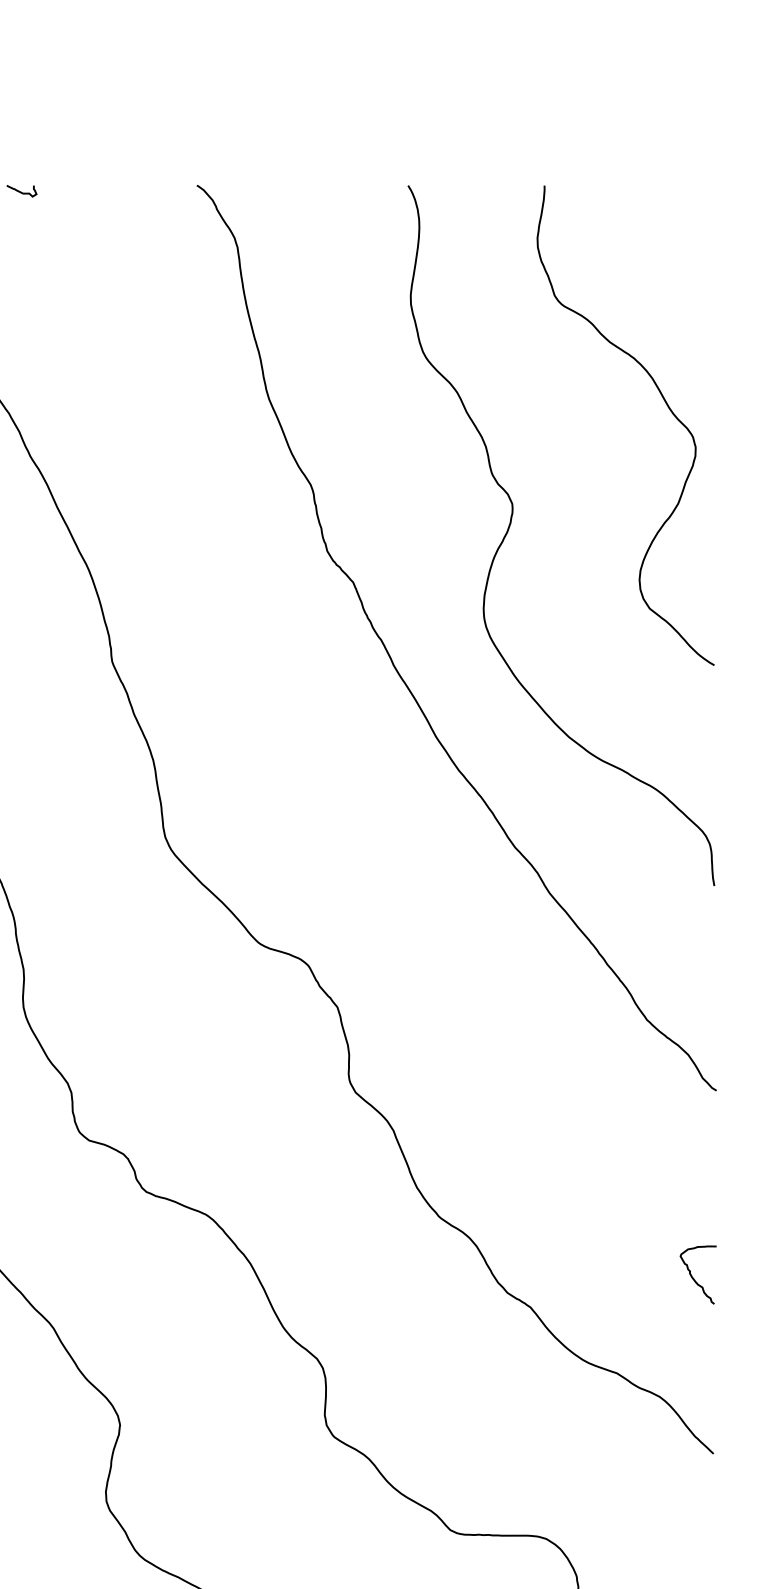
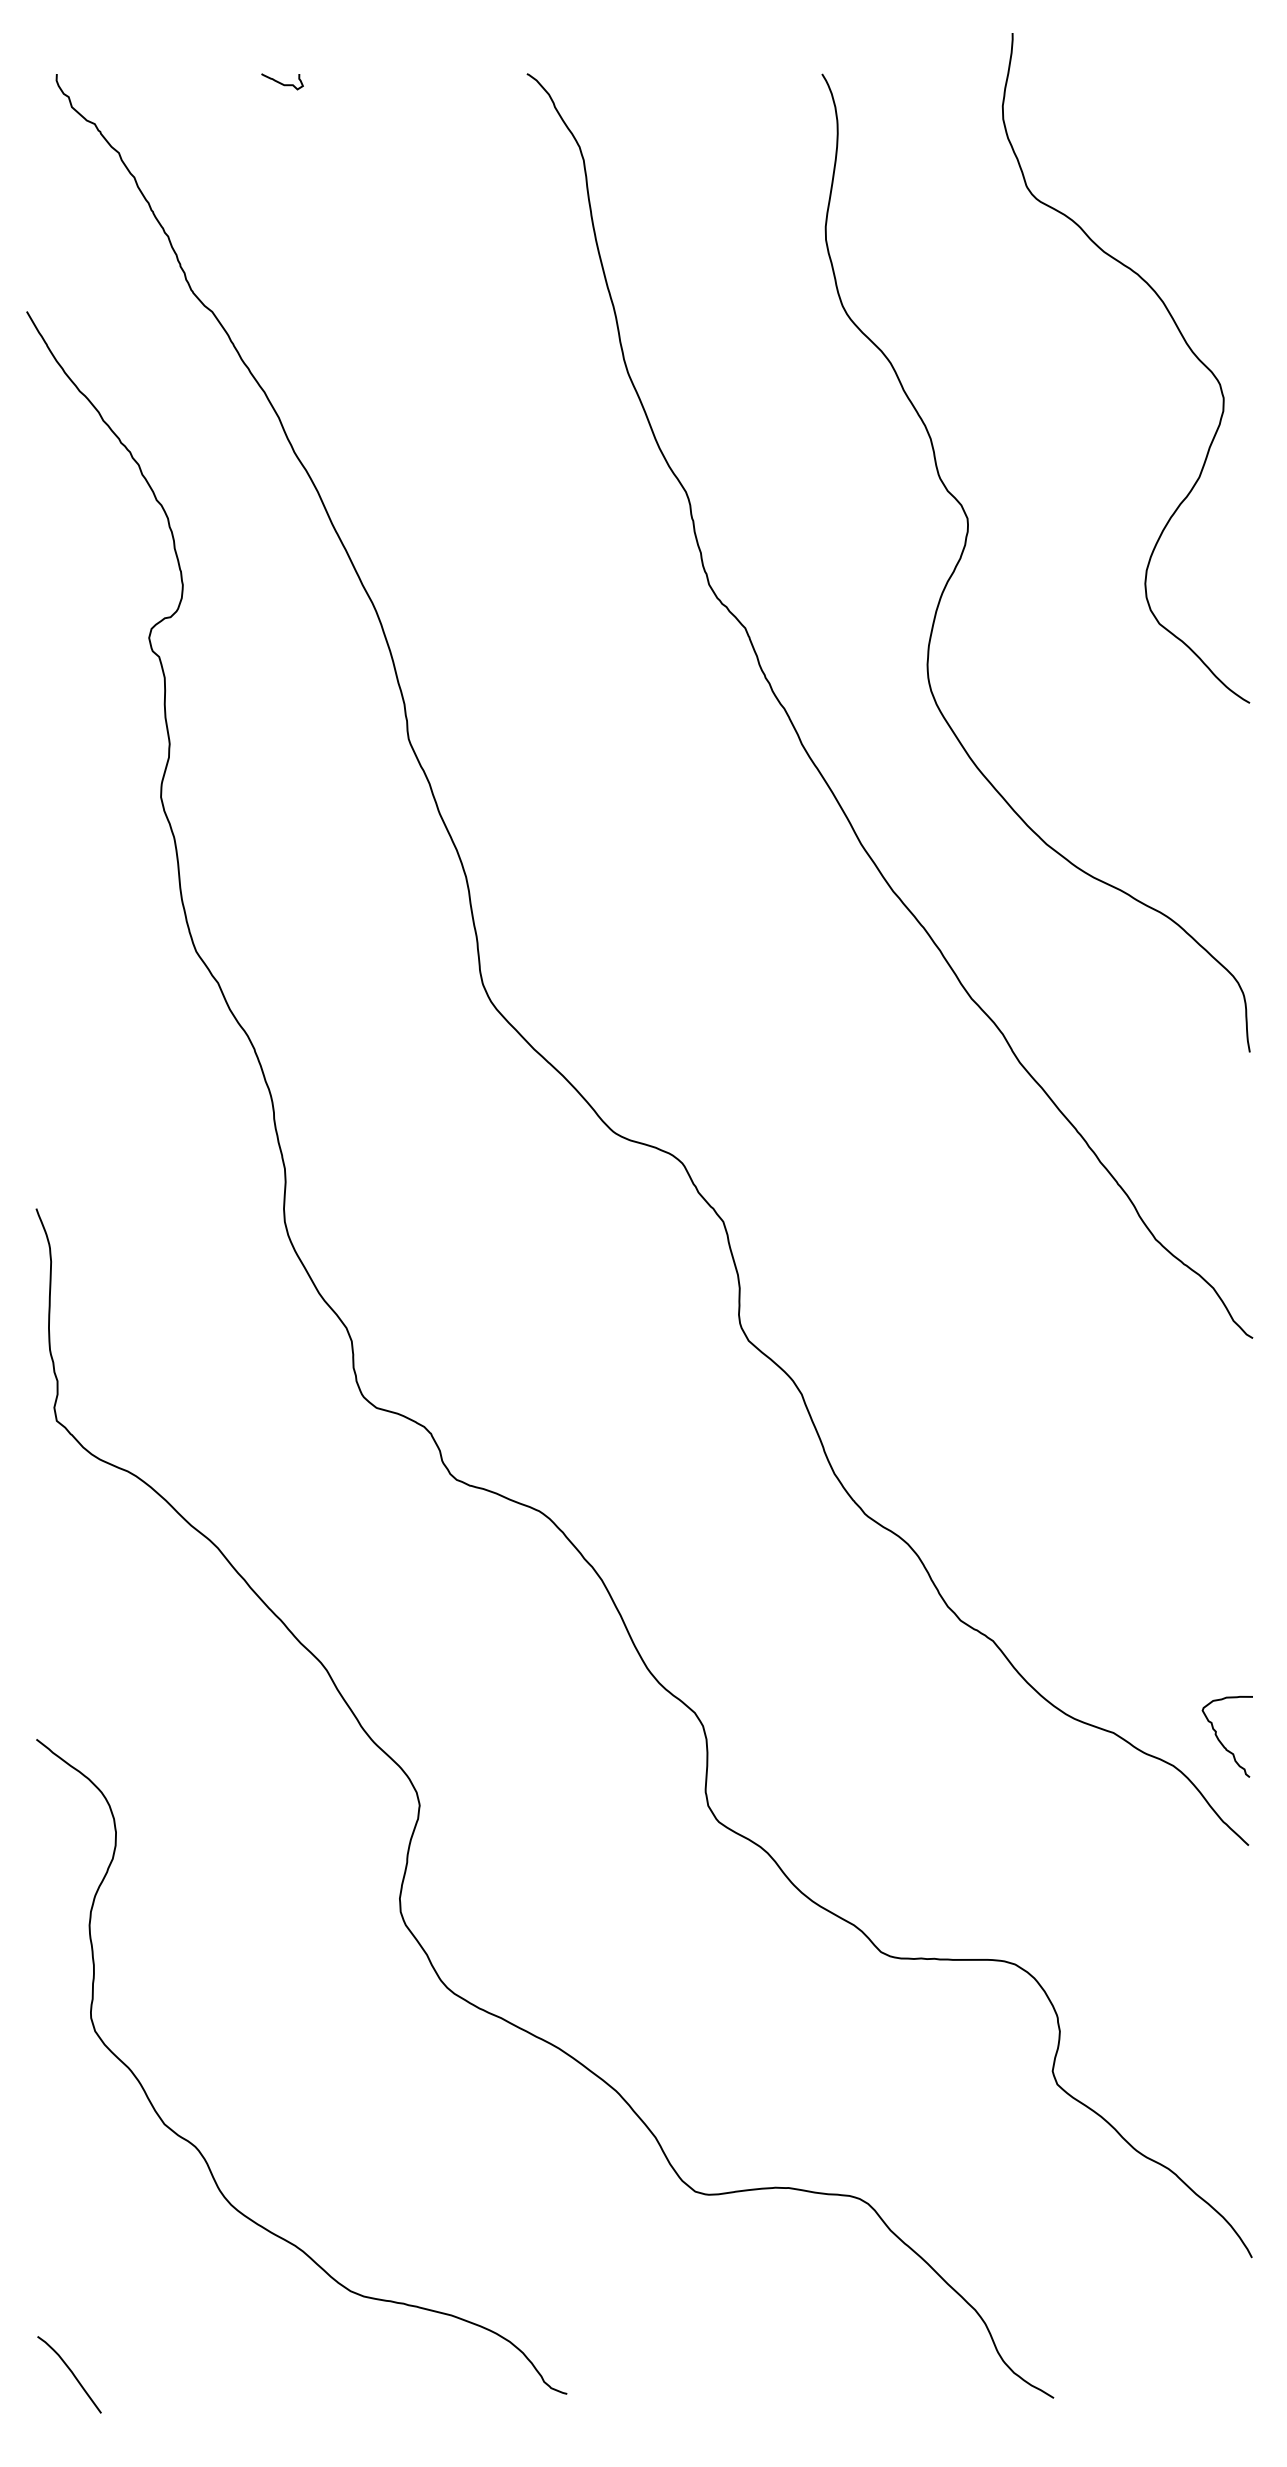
curve: (666, 405) -> (1183, 340), moved
curve: (694, 1278) -> (1221, 1741), moved

